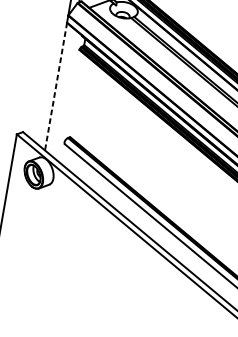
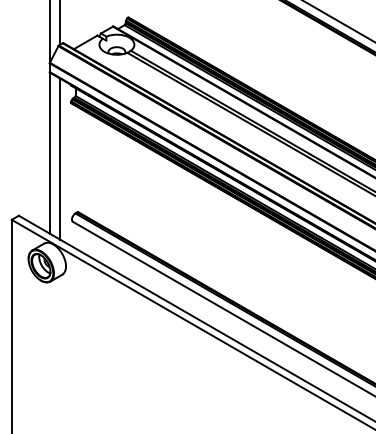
line: (55, 86) -> (49, 152), dashed -> solid
line: (63, 92) -> (60, 158), added

